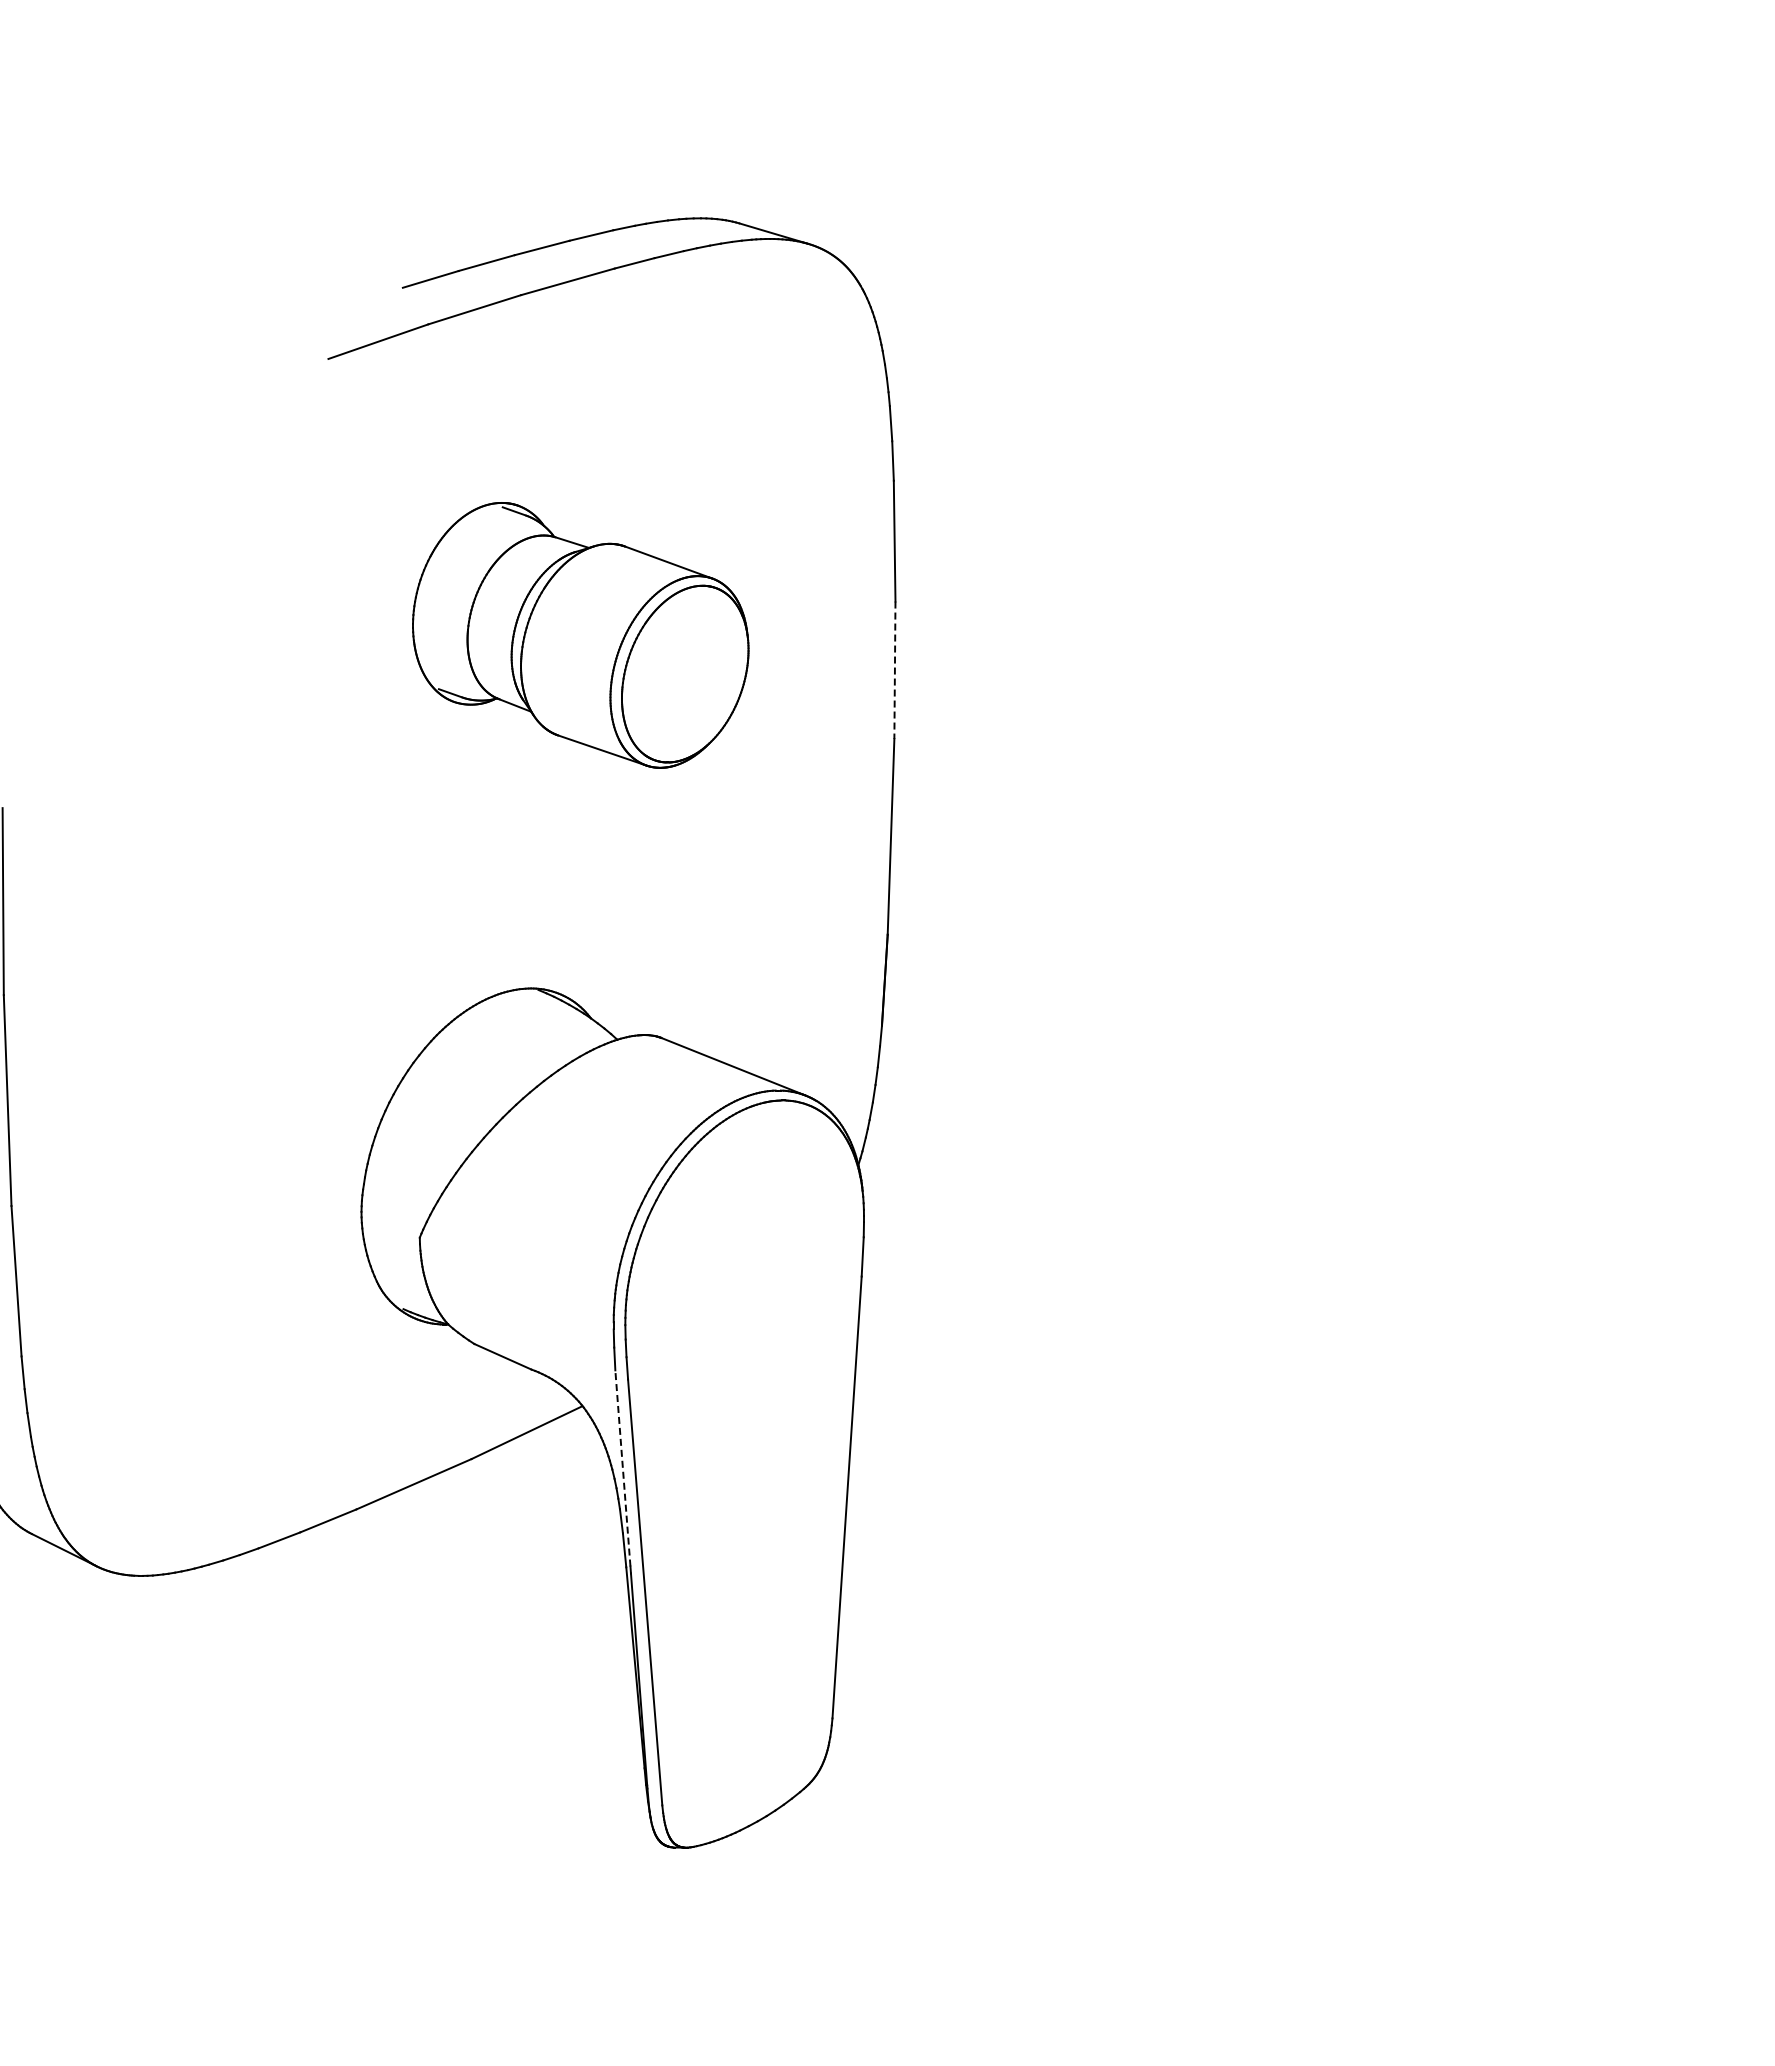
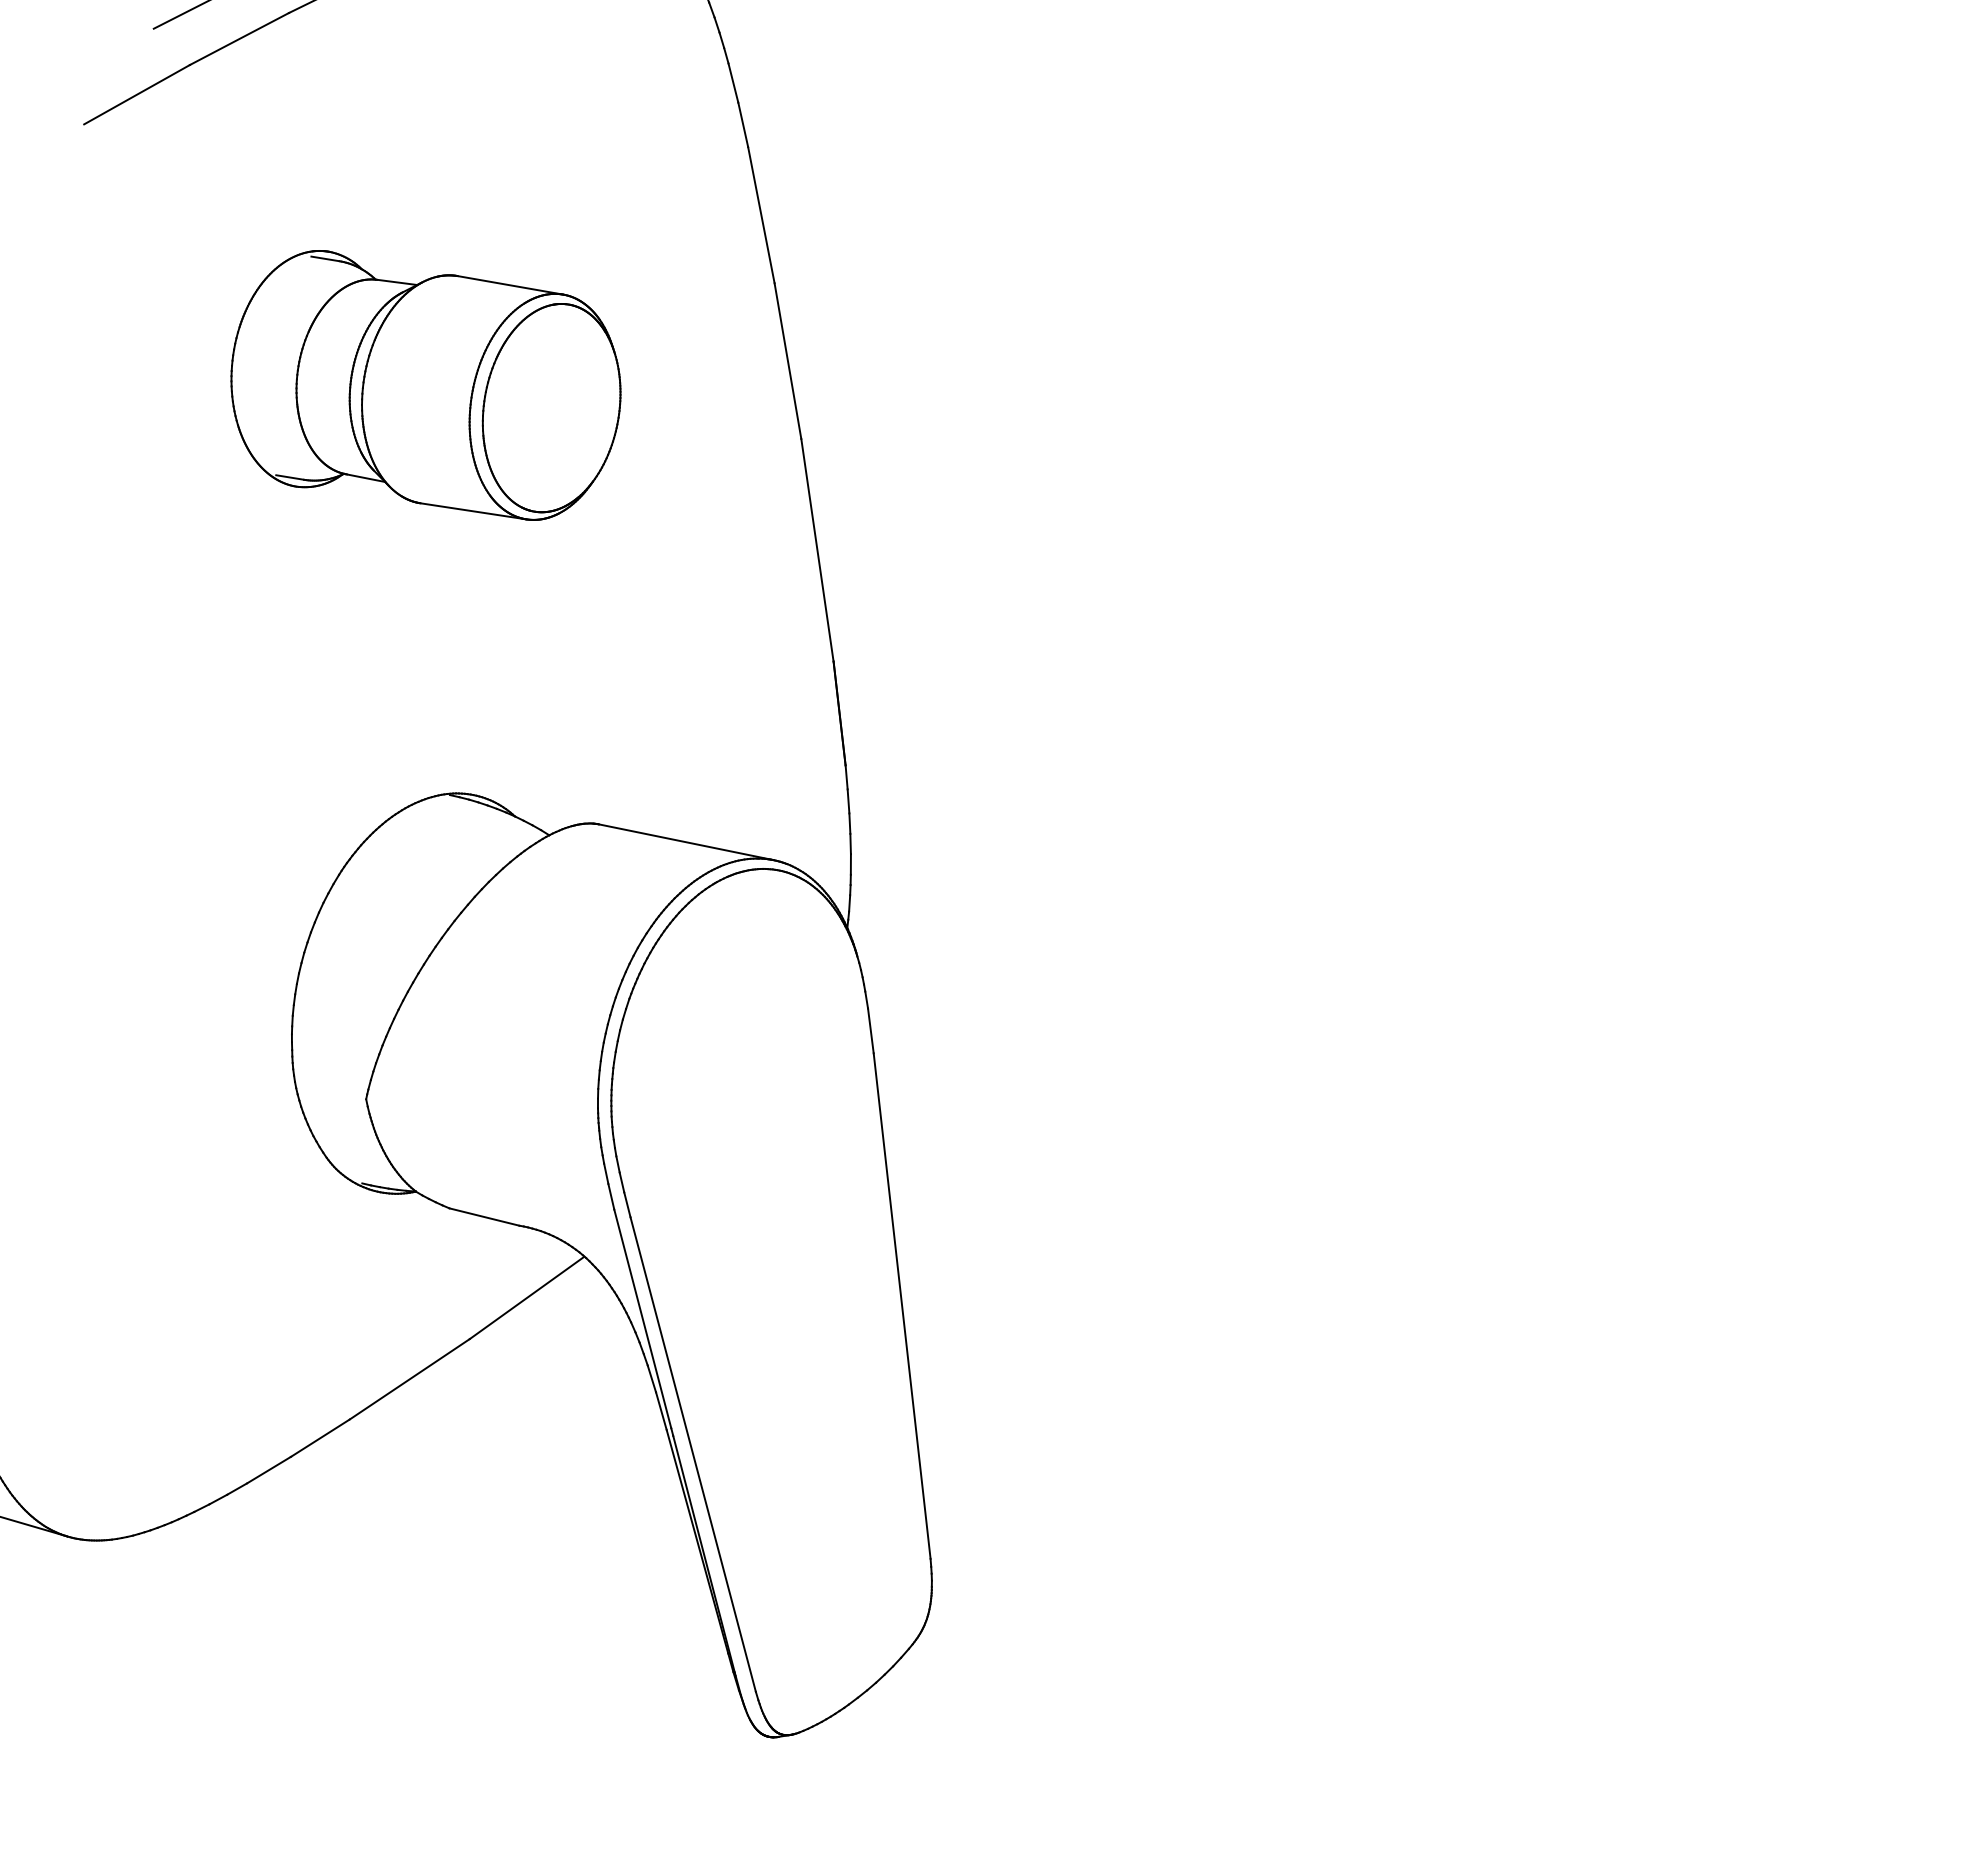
line: (894, 670) -> (787, 361), dashed -> solid
line: (622, 1467) -> (642, 1317), dashed -> solid

